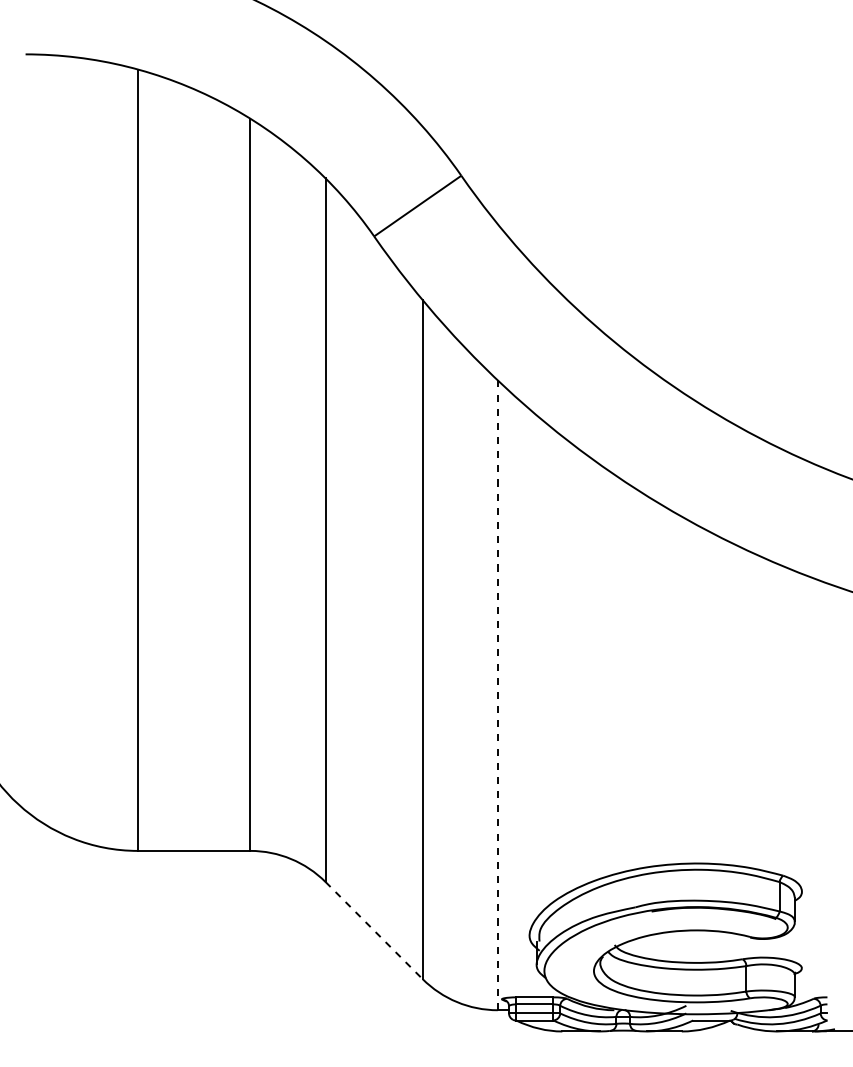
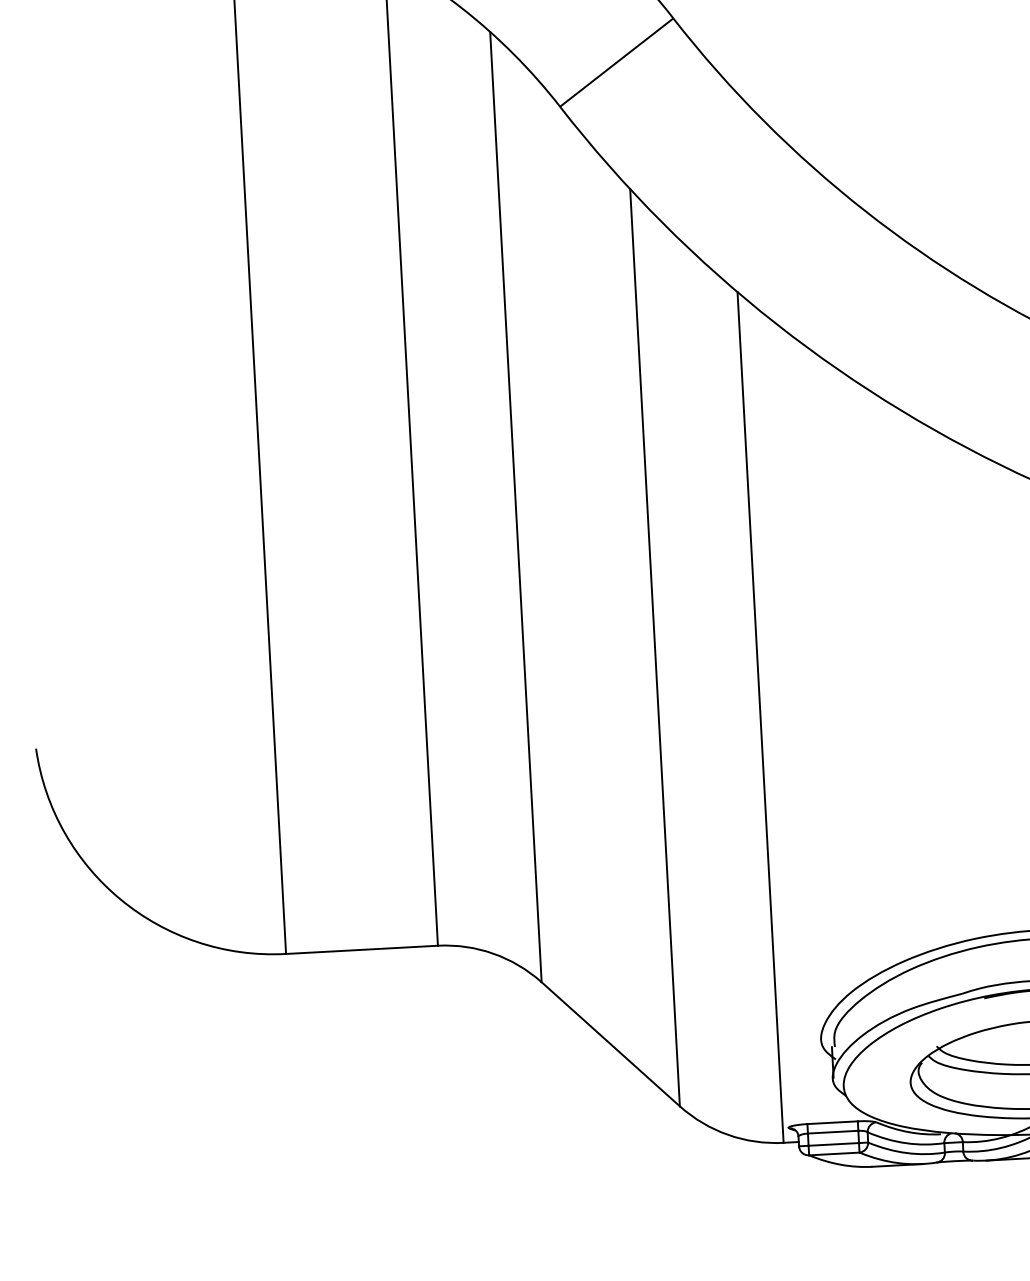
line: (497, 695) -> (760, 717), dashed -> solid
line: (374, 930) -> (611, 1044), dashed -> solid

